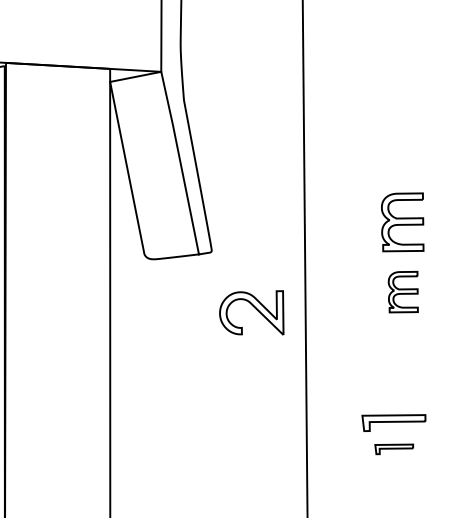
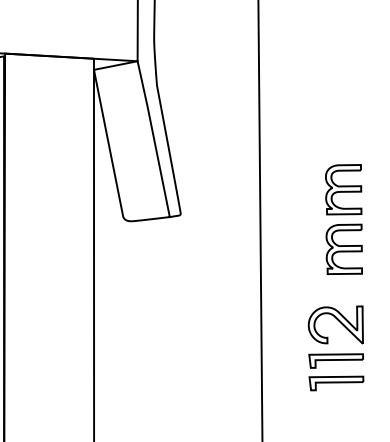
part: (402, 291) -> (343, 248), size x1.43
part: (251, 312) -> (335, 324), moved
part: (394, 449) -> (336, 383), size x1.67

